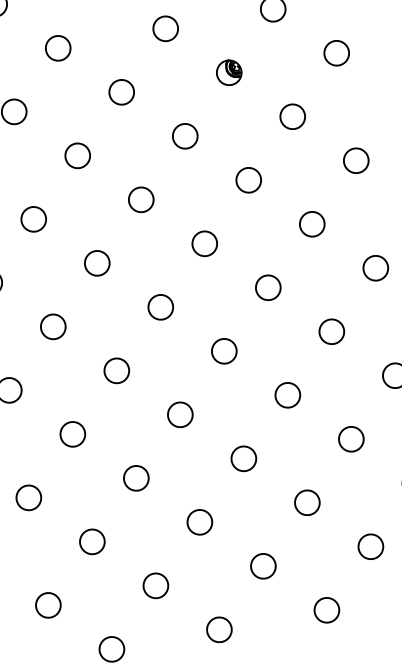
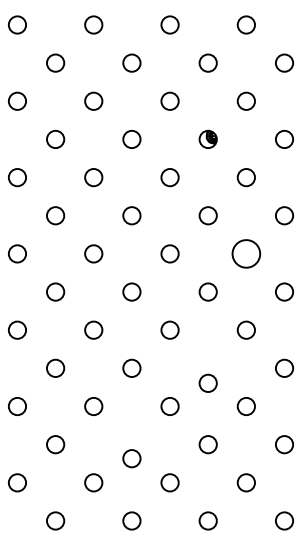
circle: (312, 223) -> (246, 253), size x1.6
circle: (286, 394) -> (207, 382), moved
circle: (199, 522) -> (131, 458), moved

